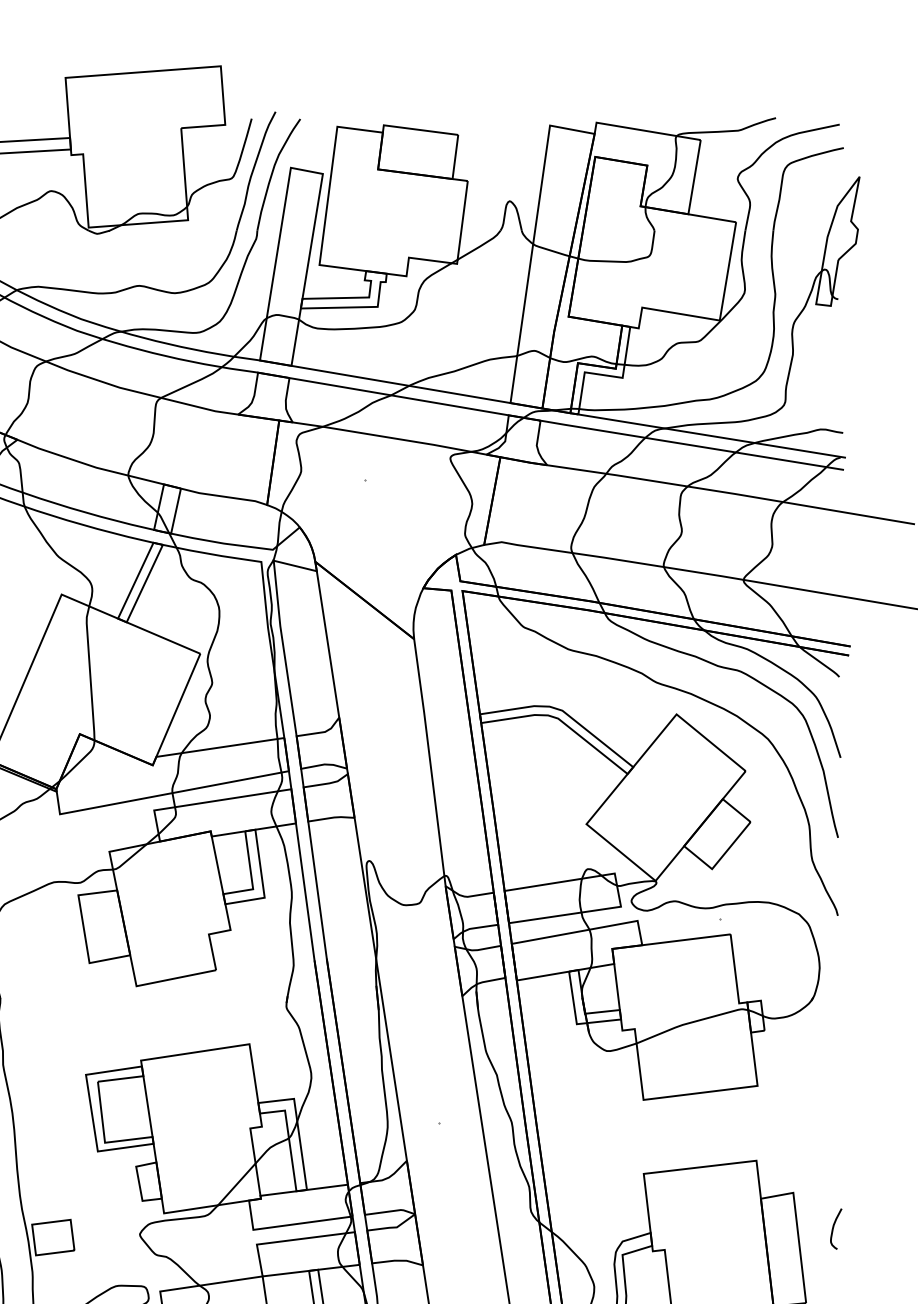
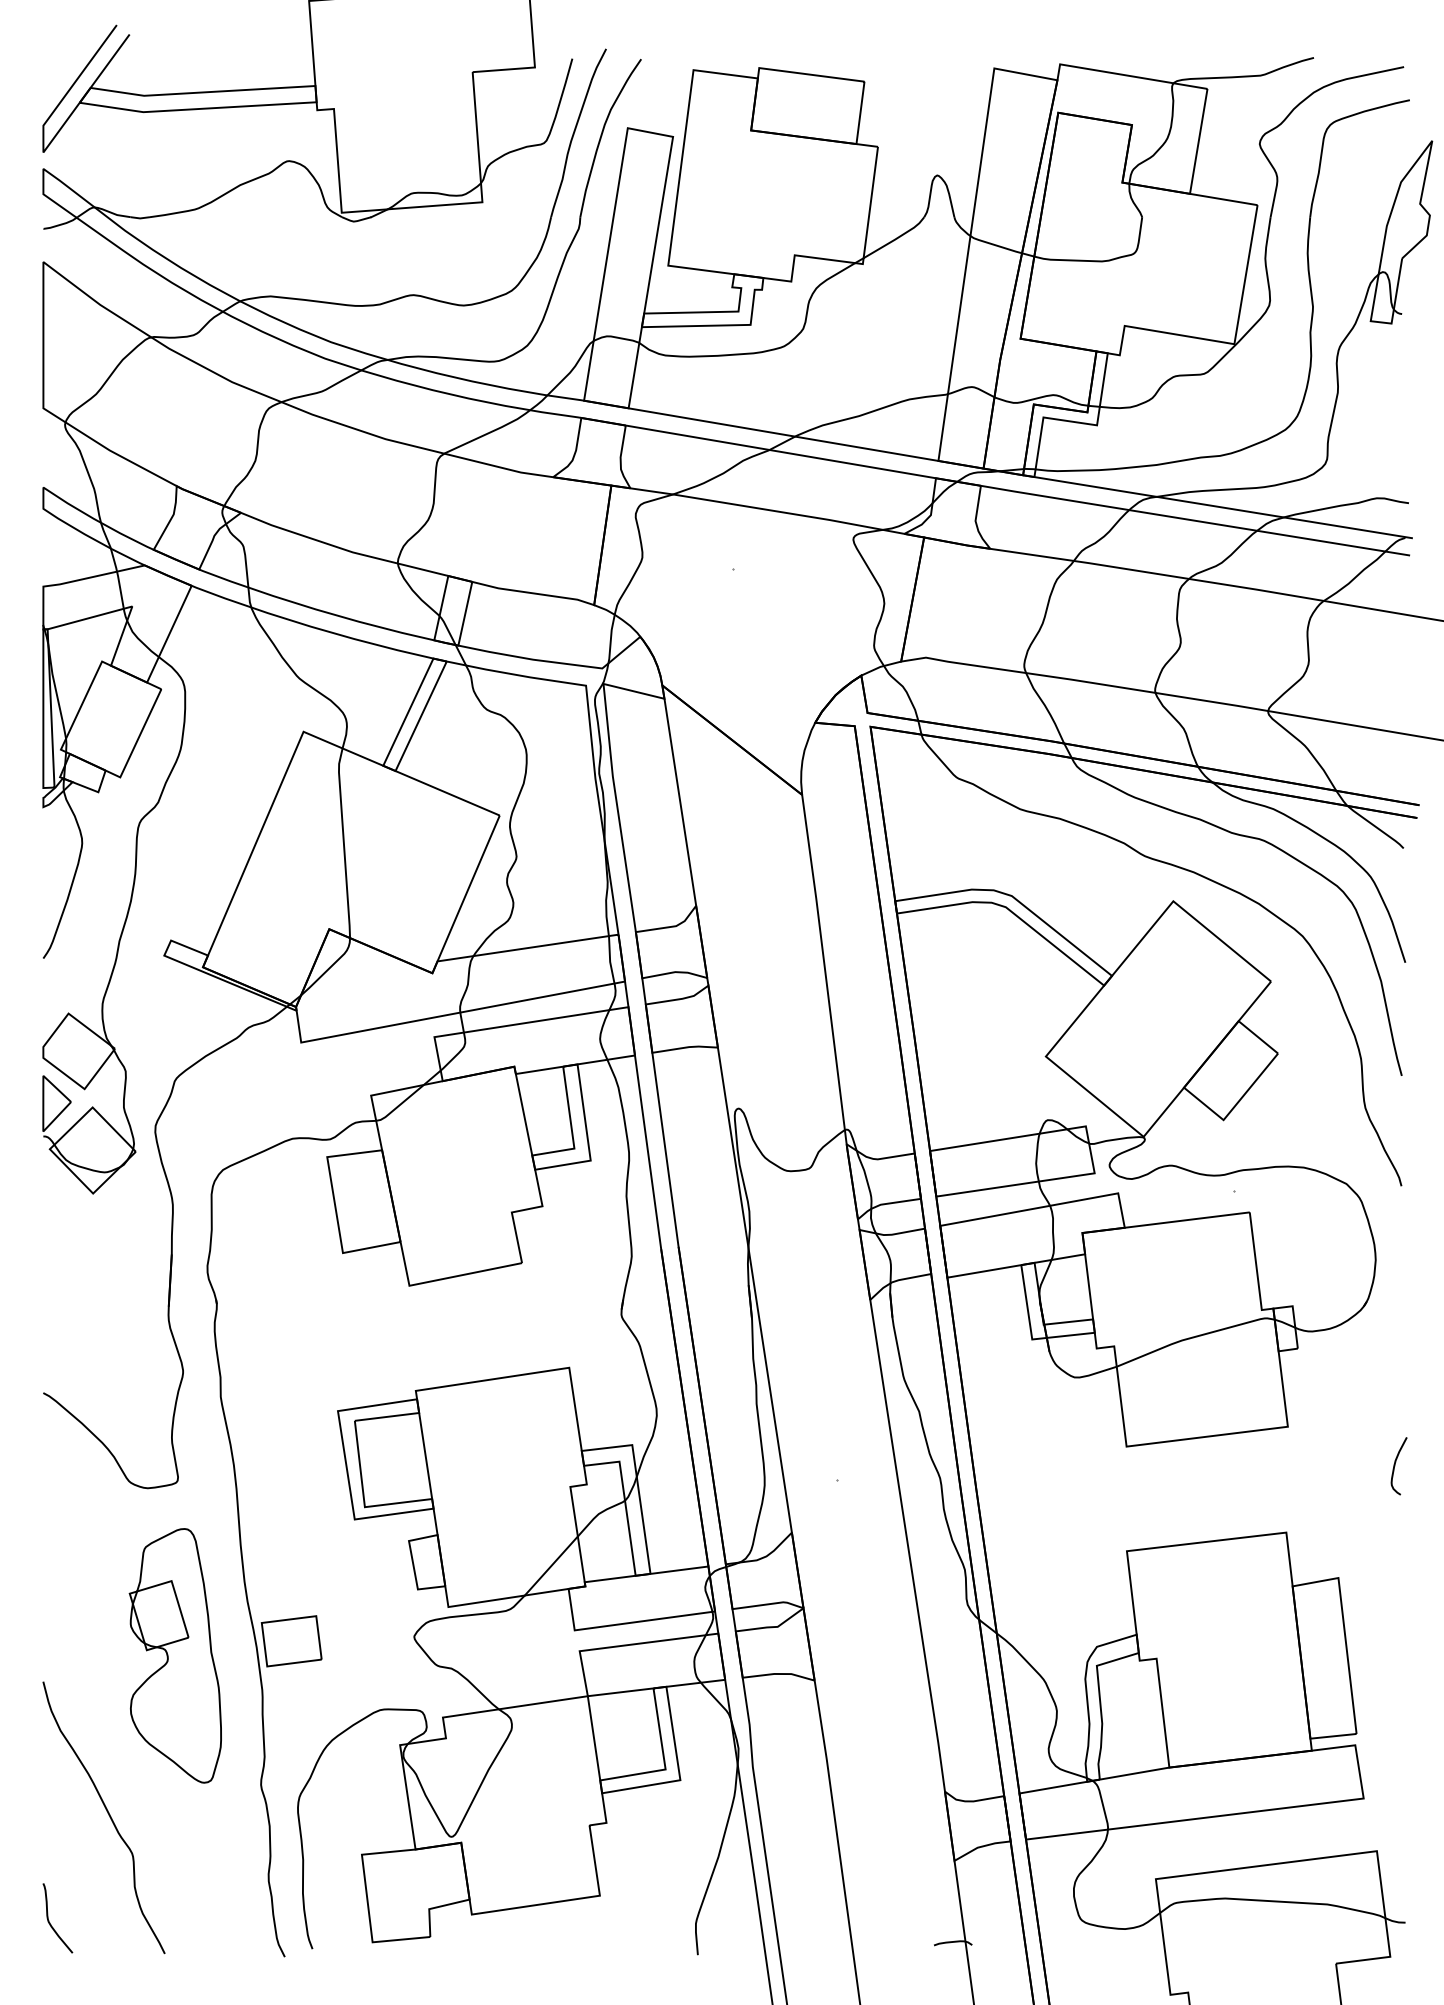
curve: (833, 1229) -> (1395, 1466), moved

